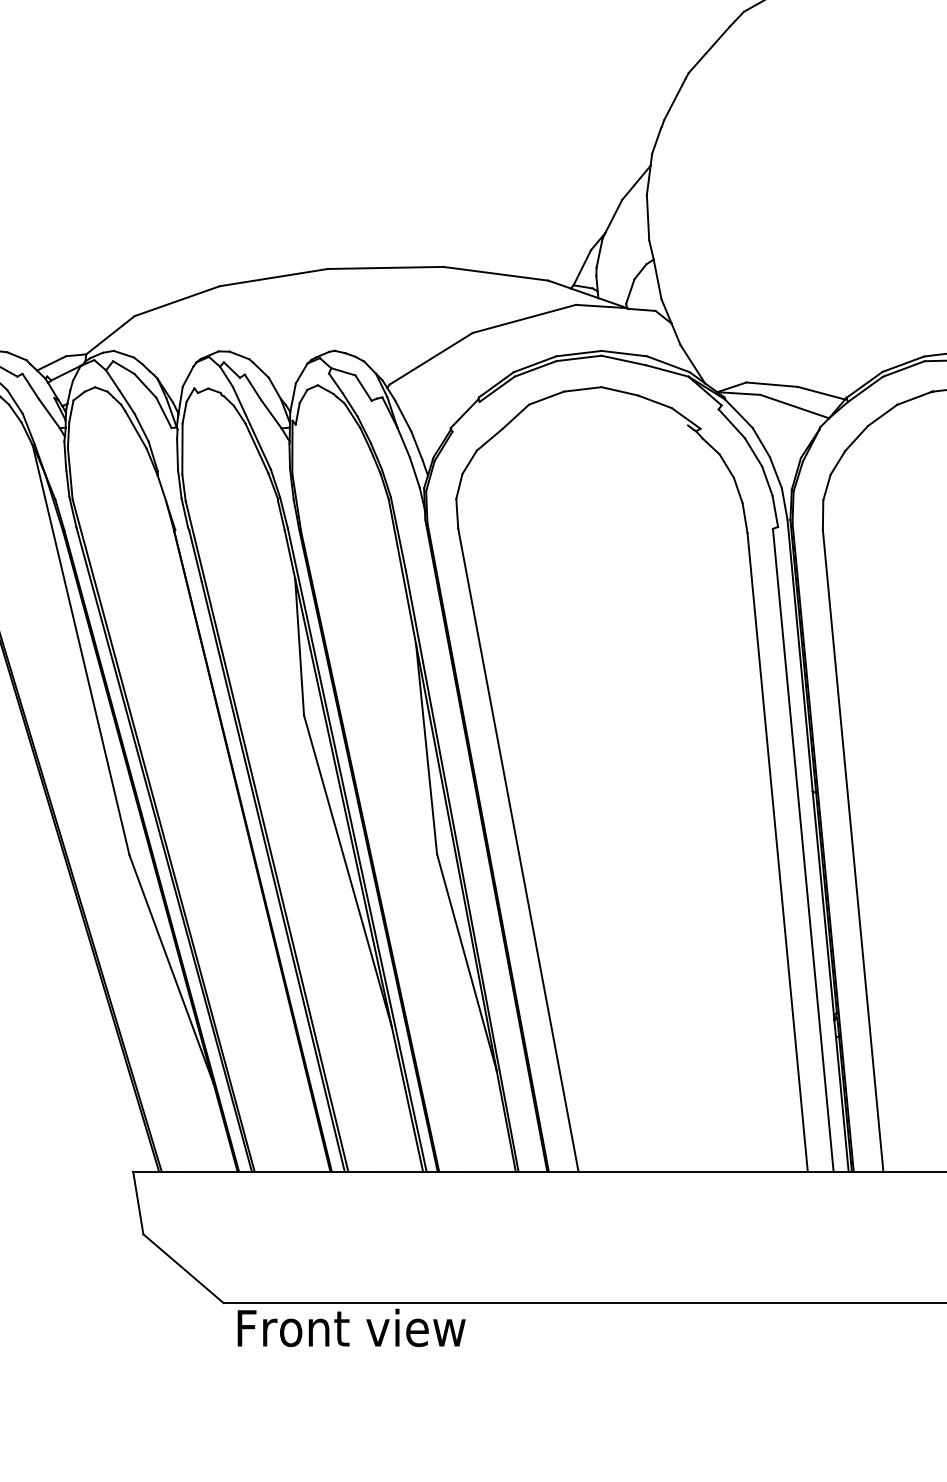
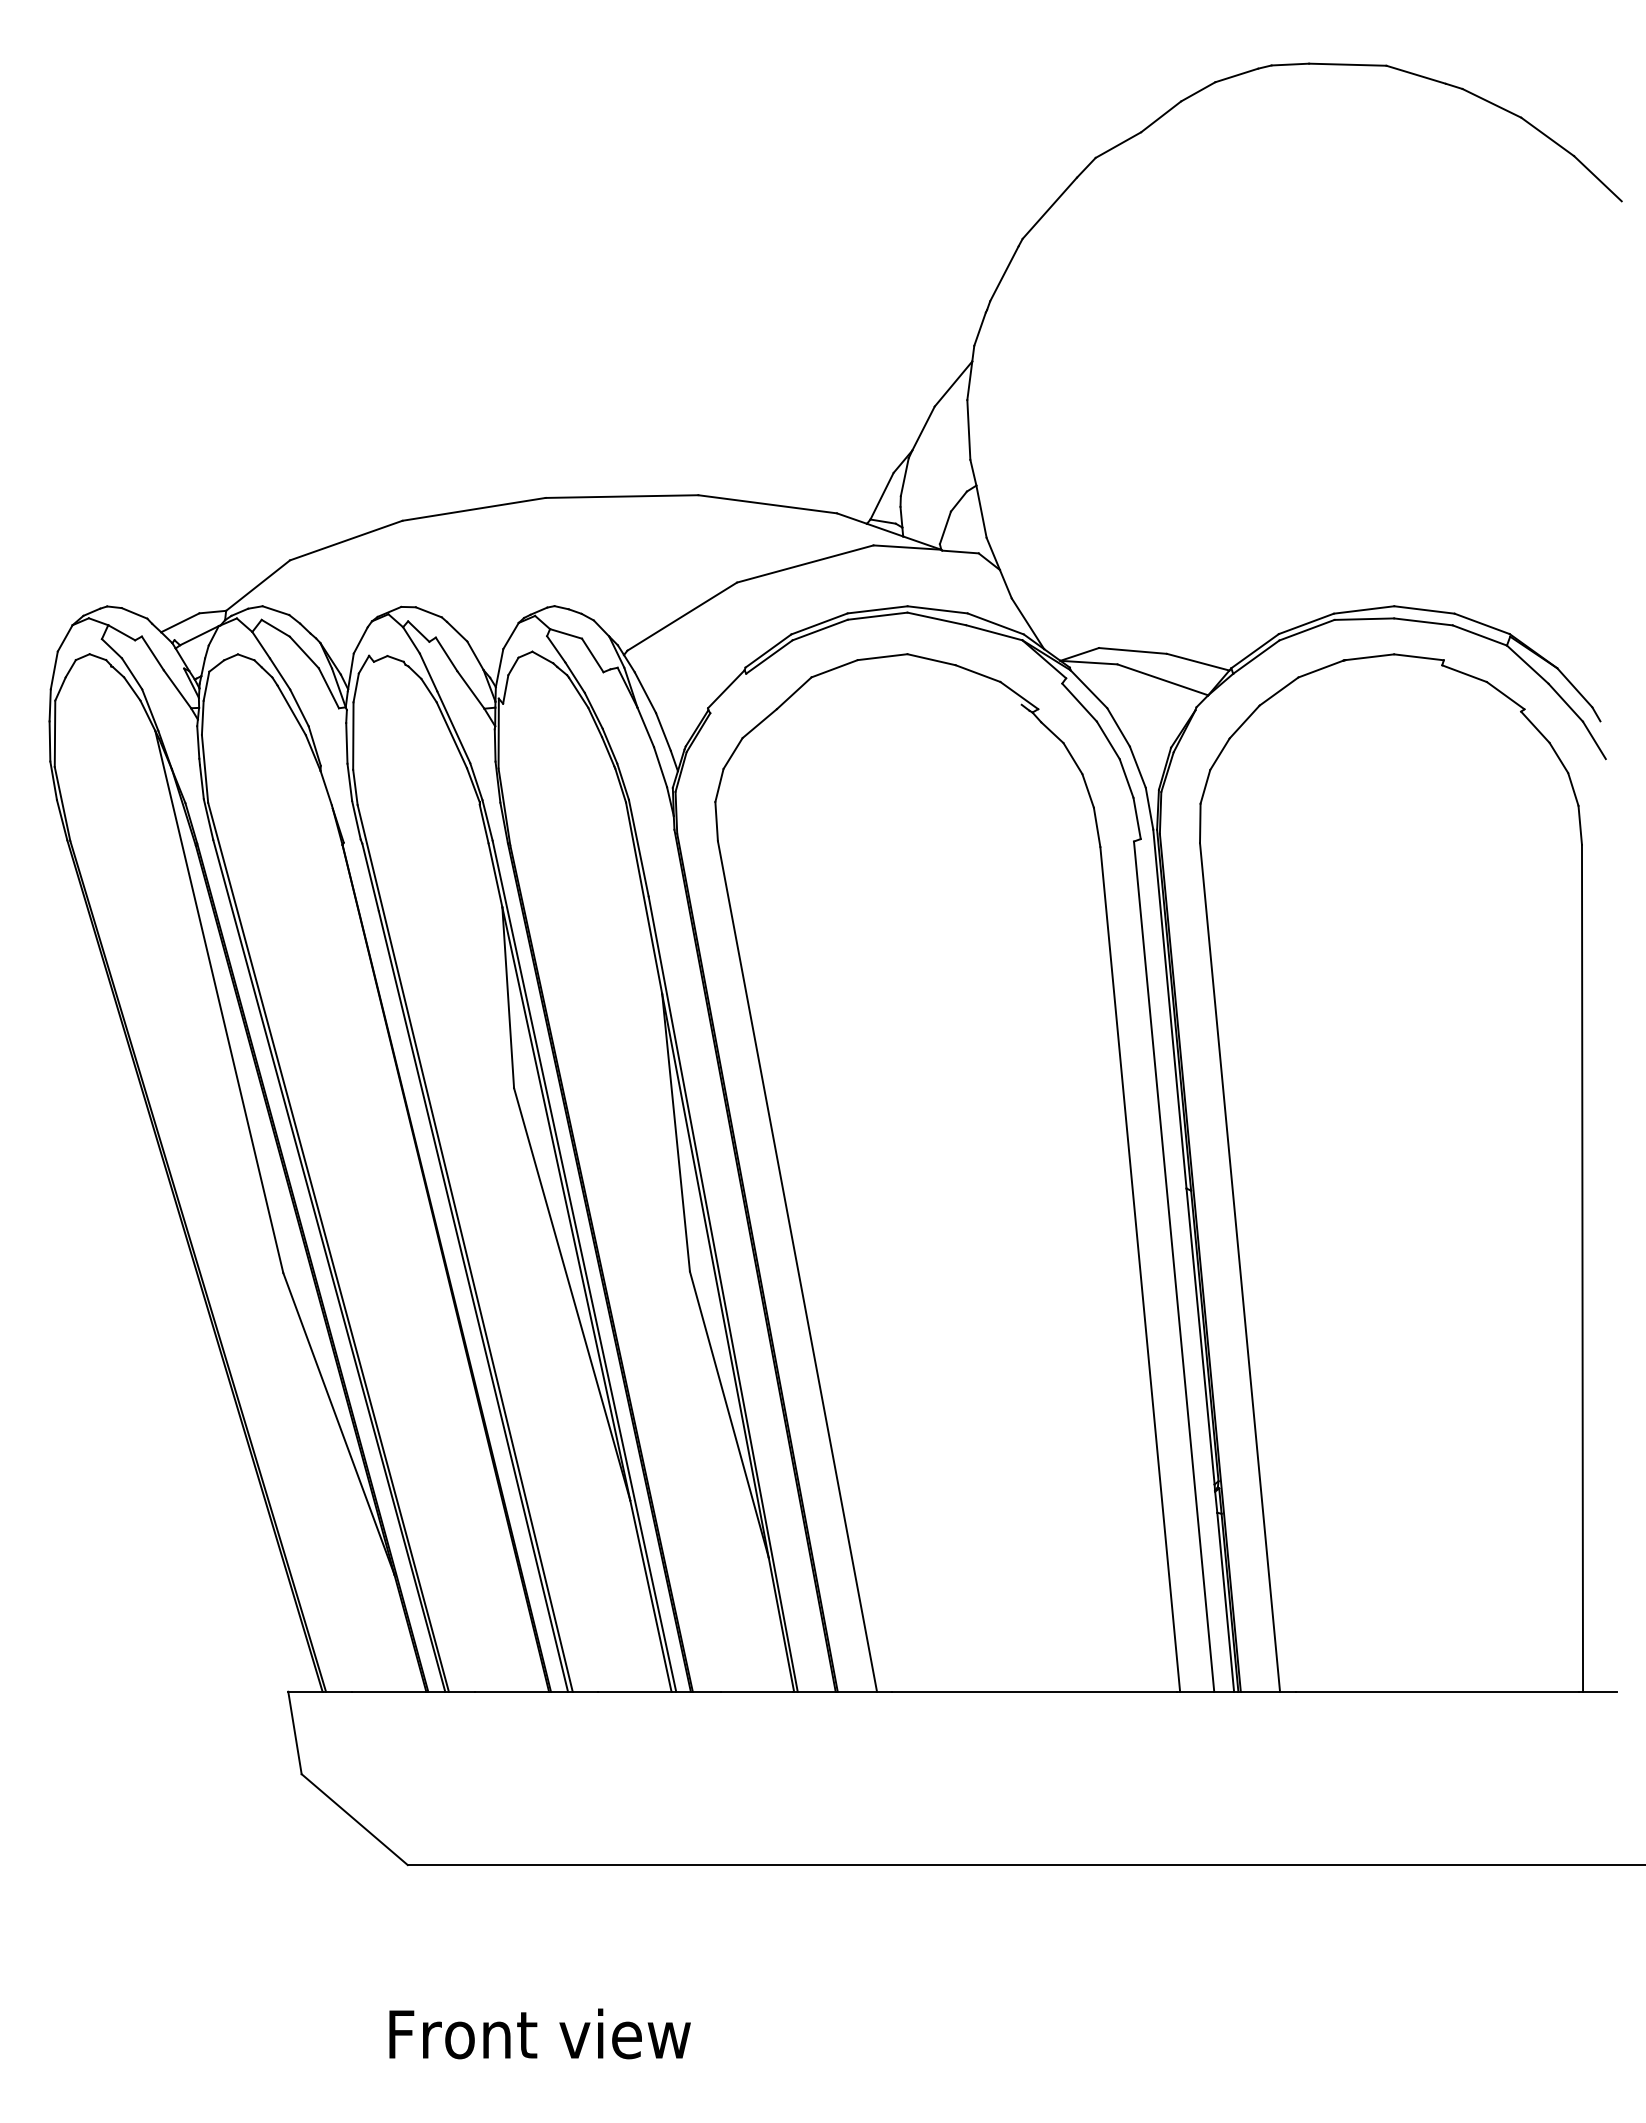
text: (351, 1327) -> (539, 2033), moved

